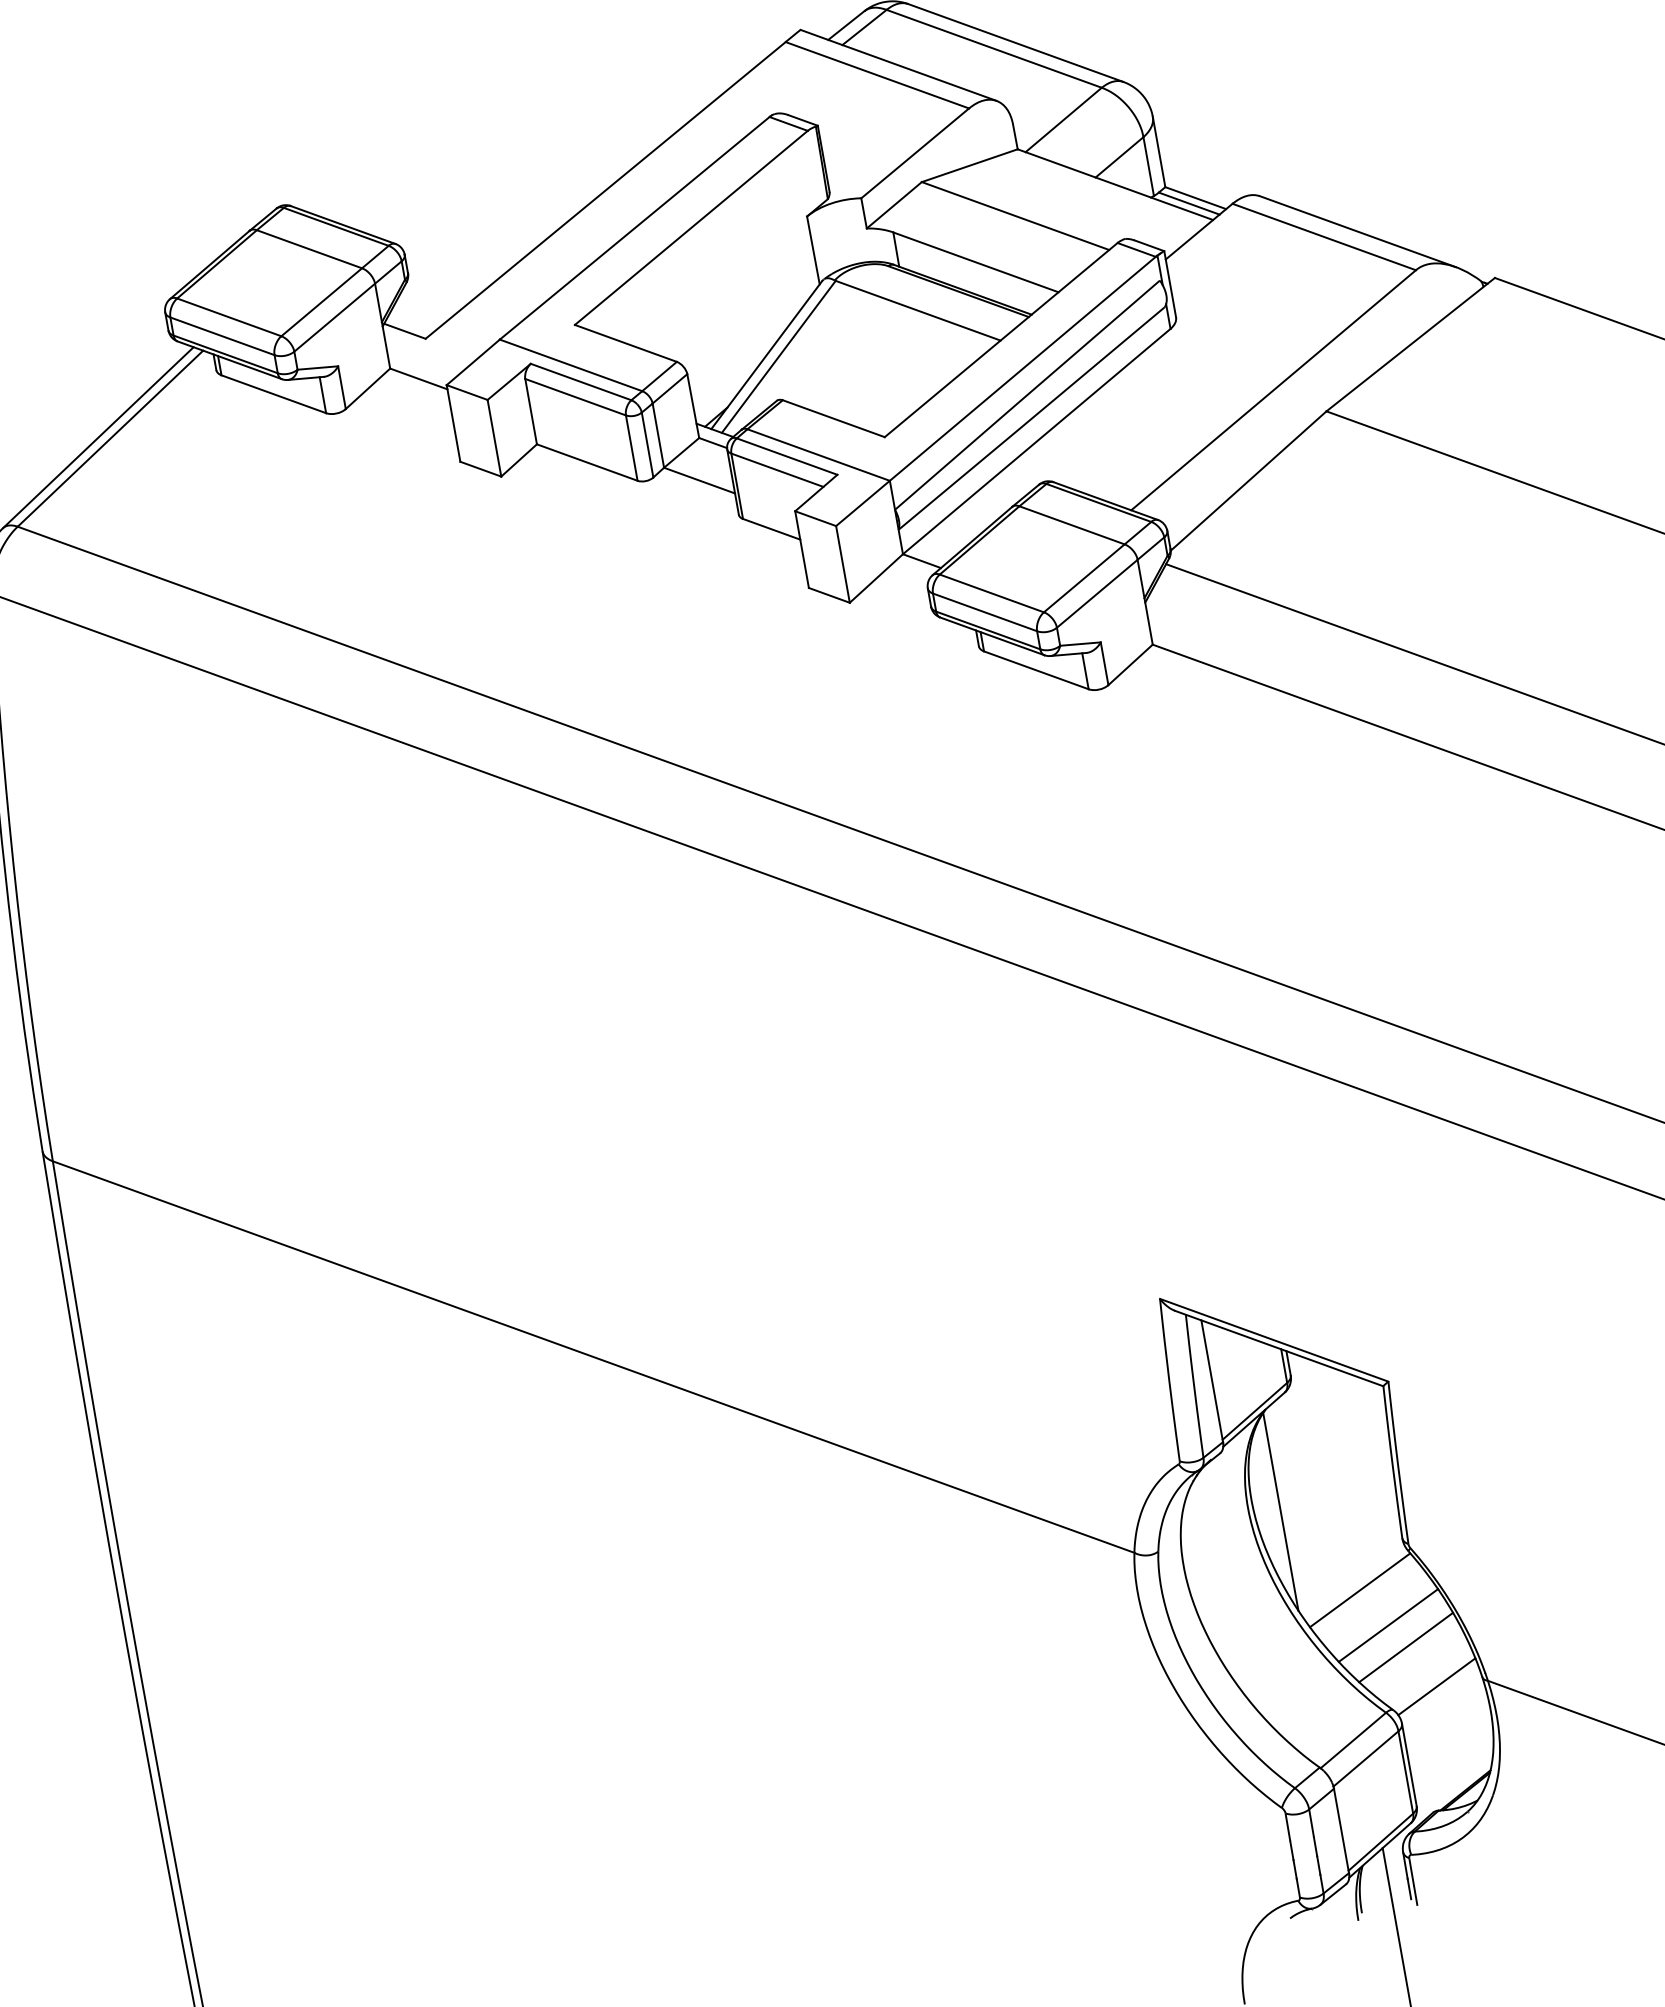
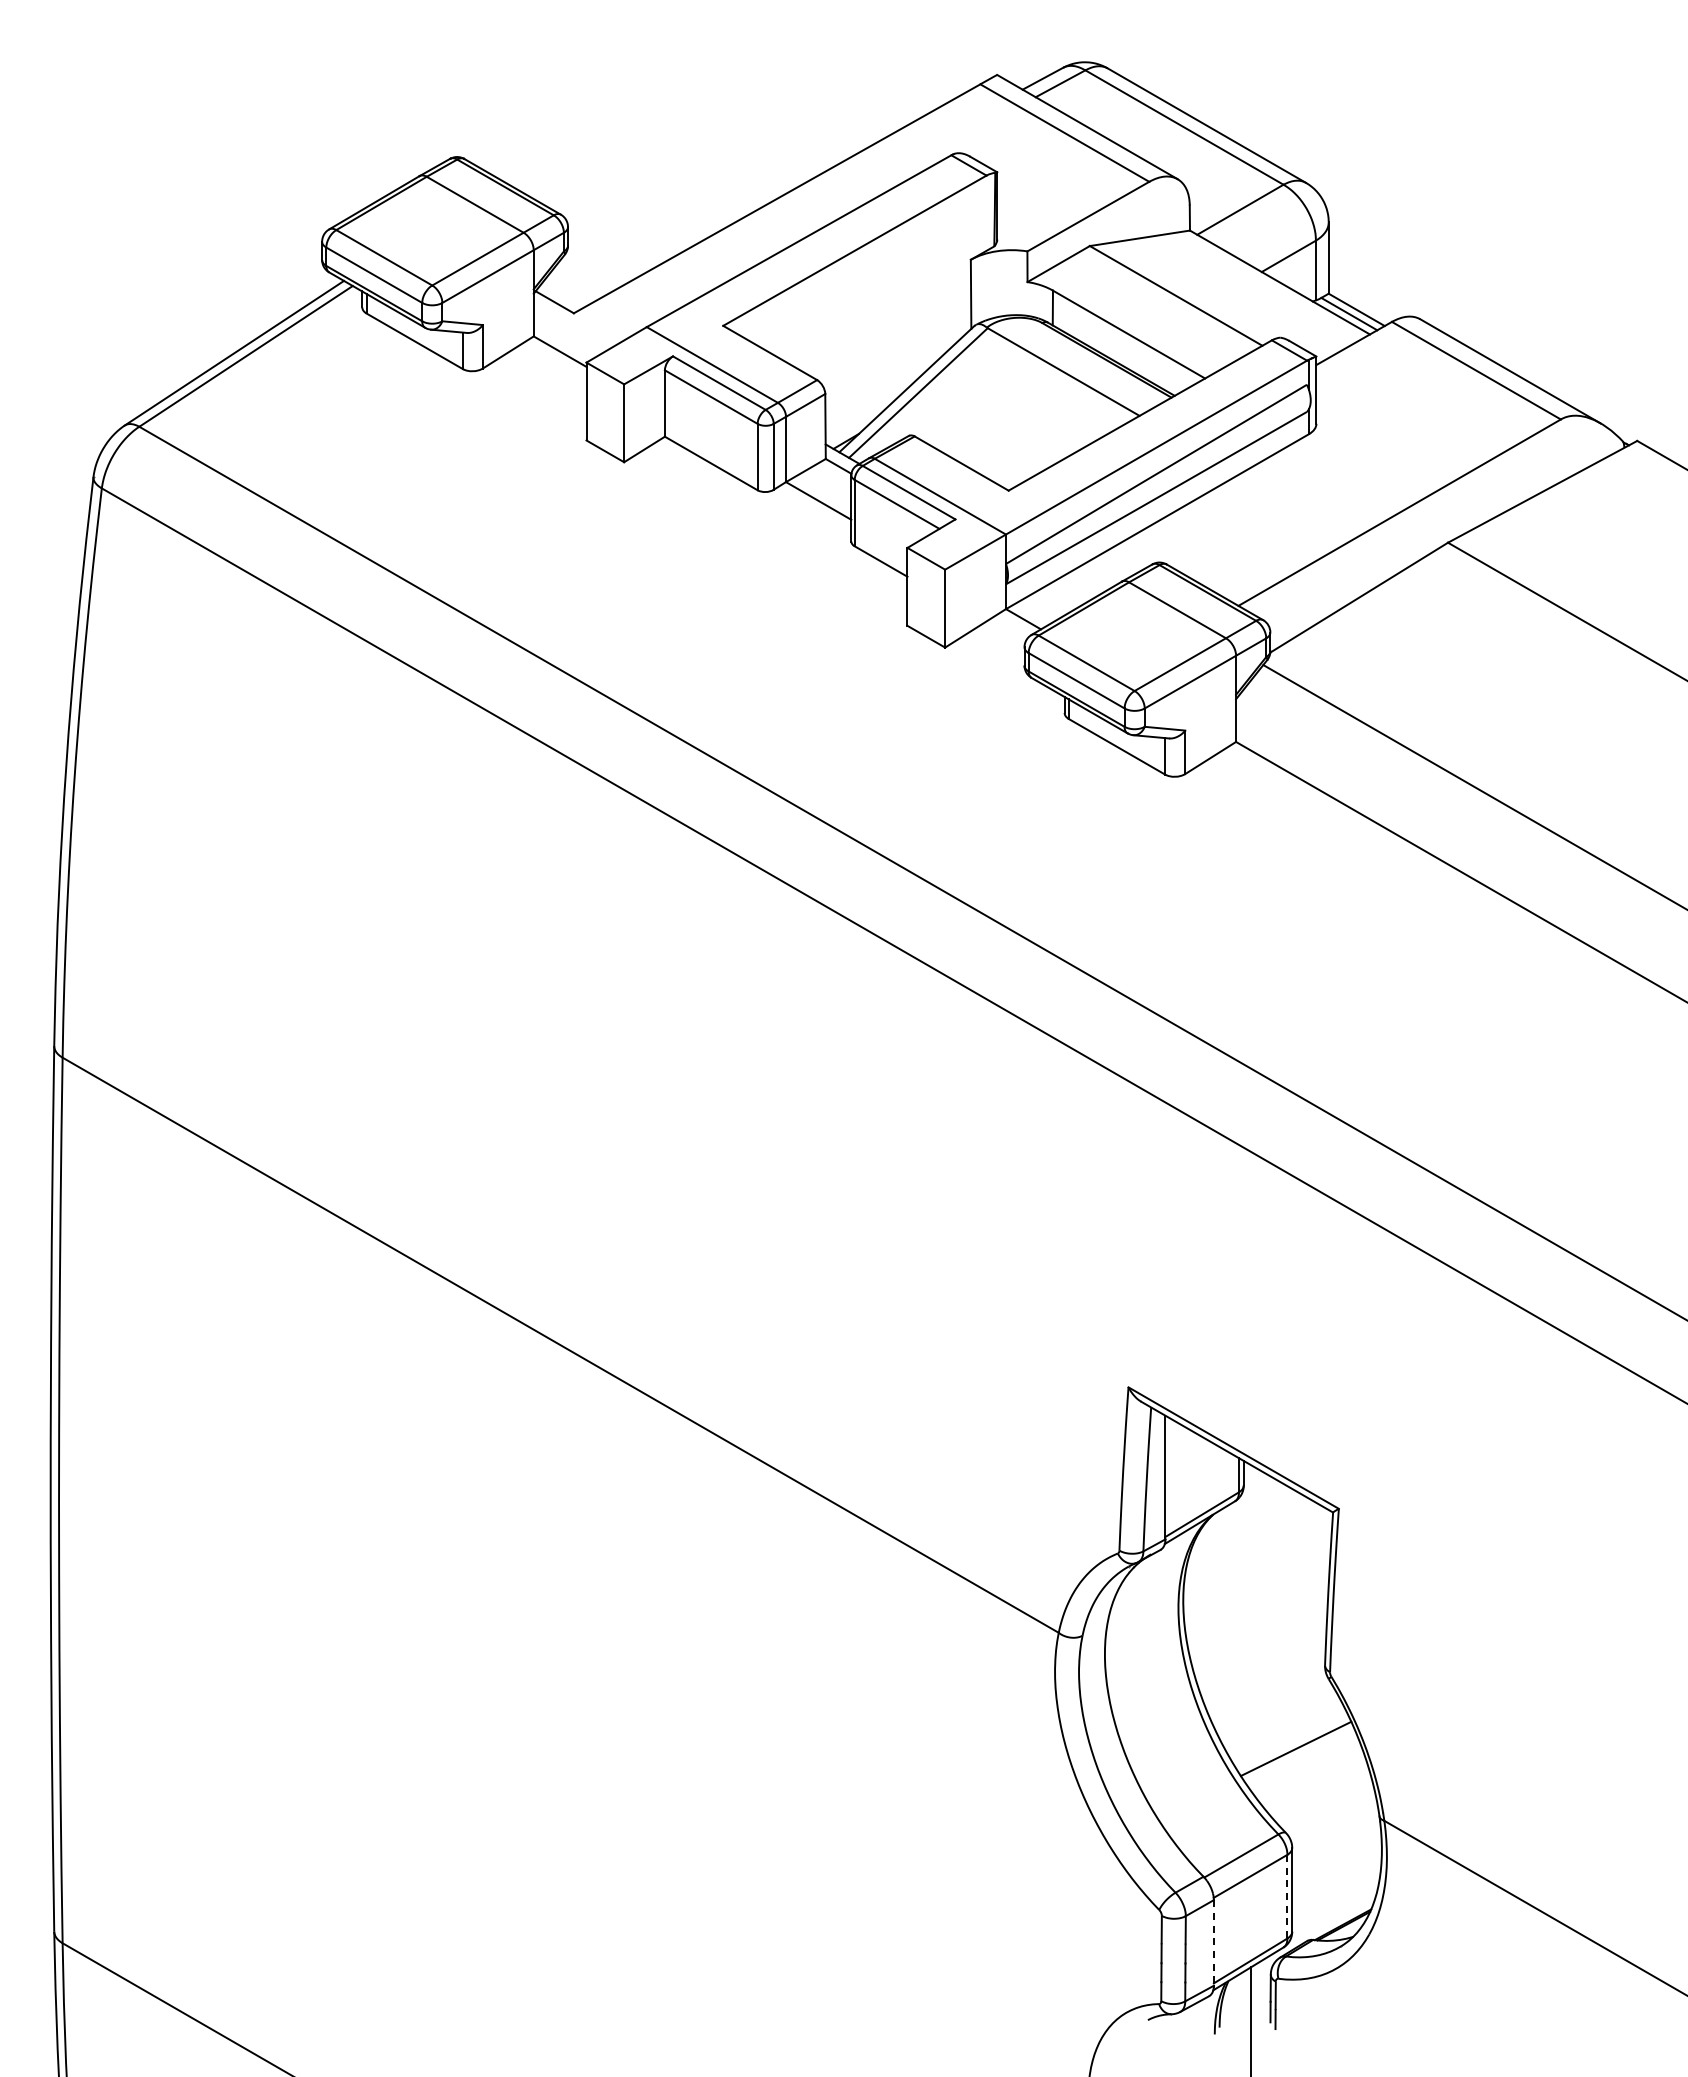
line: (1281, 1511) -> (1210, 1617), removed
line: (1360, 1589) -> (1274, 1708), removed
line: (1405, 1647) -> (1309, 1773), removed
line: (1436, 1686) -> (1332, 1817), removed
line: (1405, 1772) -> (1287, 1896), solid -> dashed
line: (1341, 1830) -> (1213, 1942), solid -> dashed

